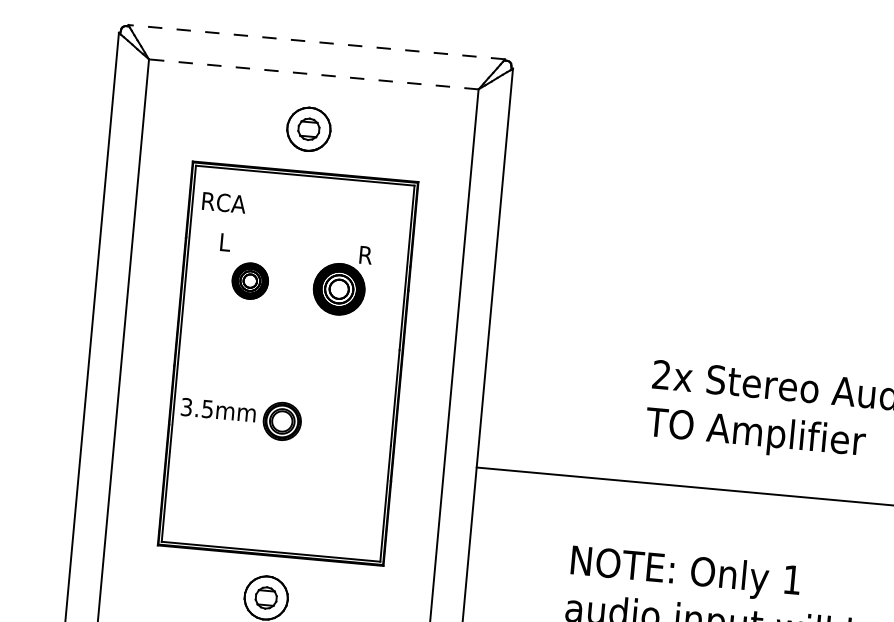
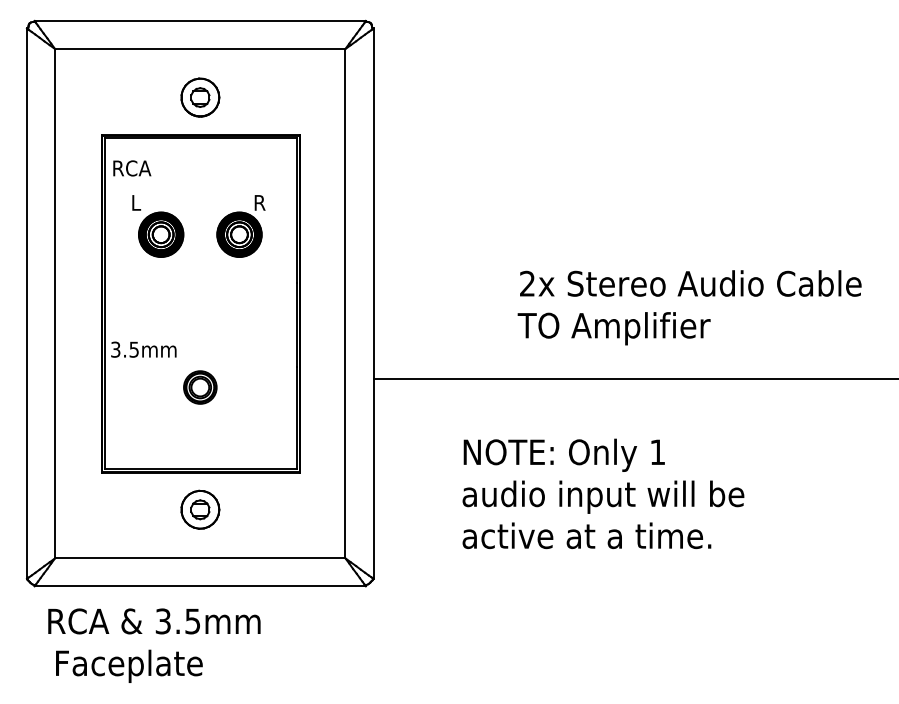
line: (317, 41) -> (200, 20), dashed -> solid
line: (314, 74) -> (200, 49), dashed -> solid
part: (250, 280) -> (161, 234), size x1.43
part: (282, 421) -> (200, 387), moved

